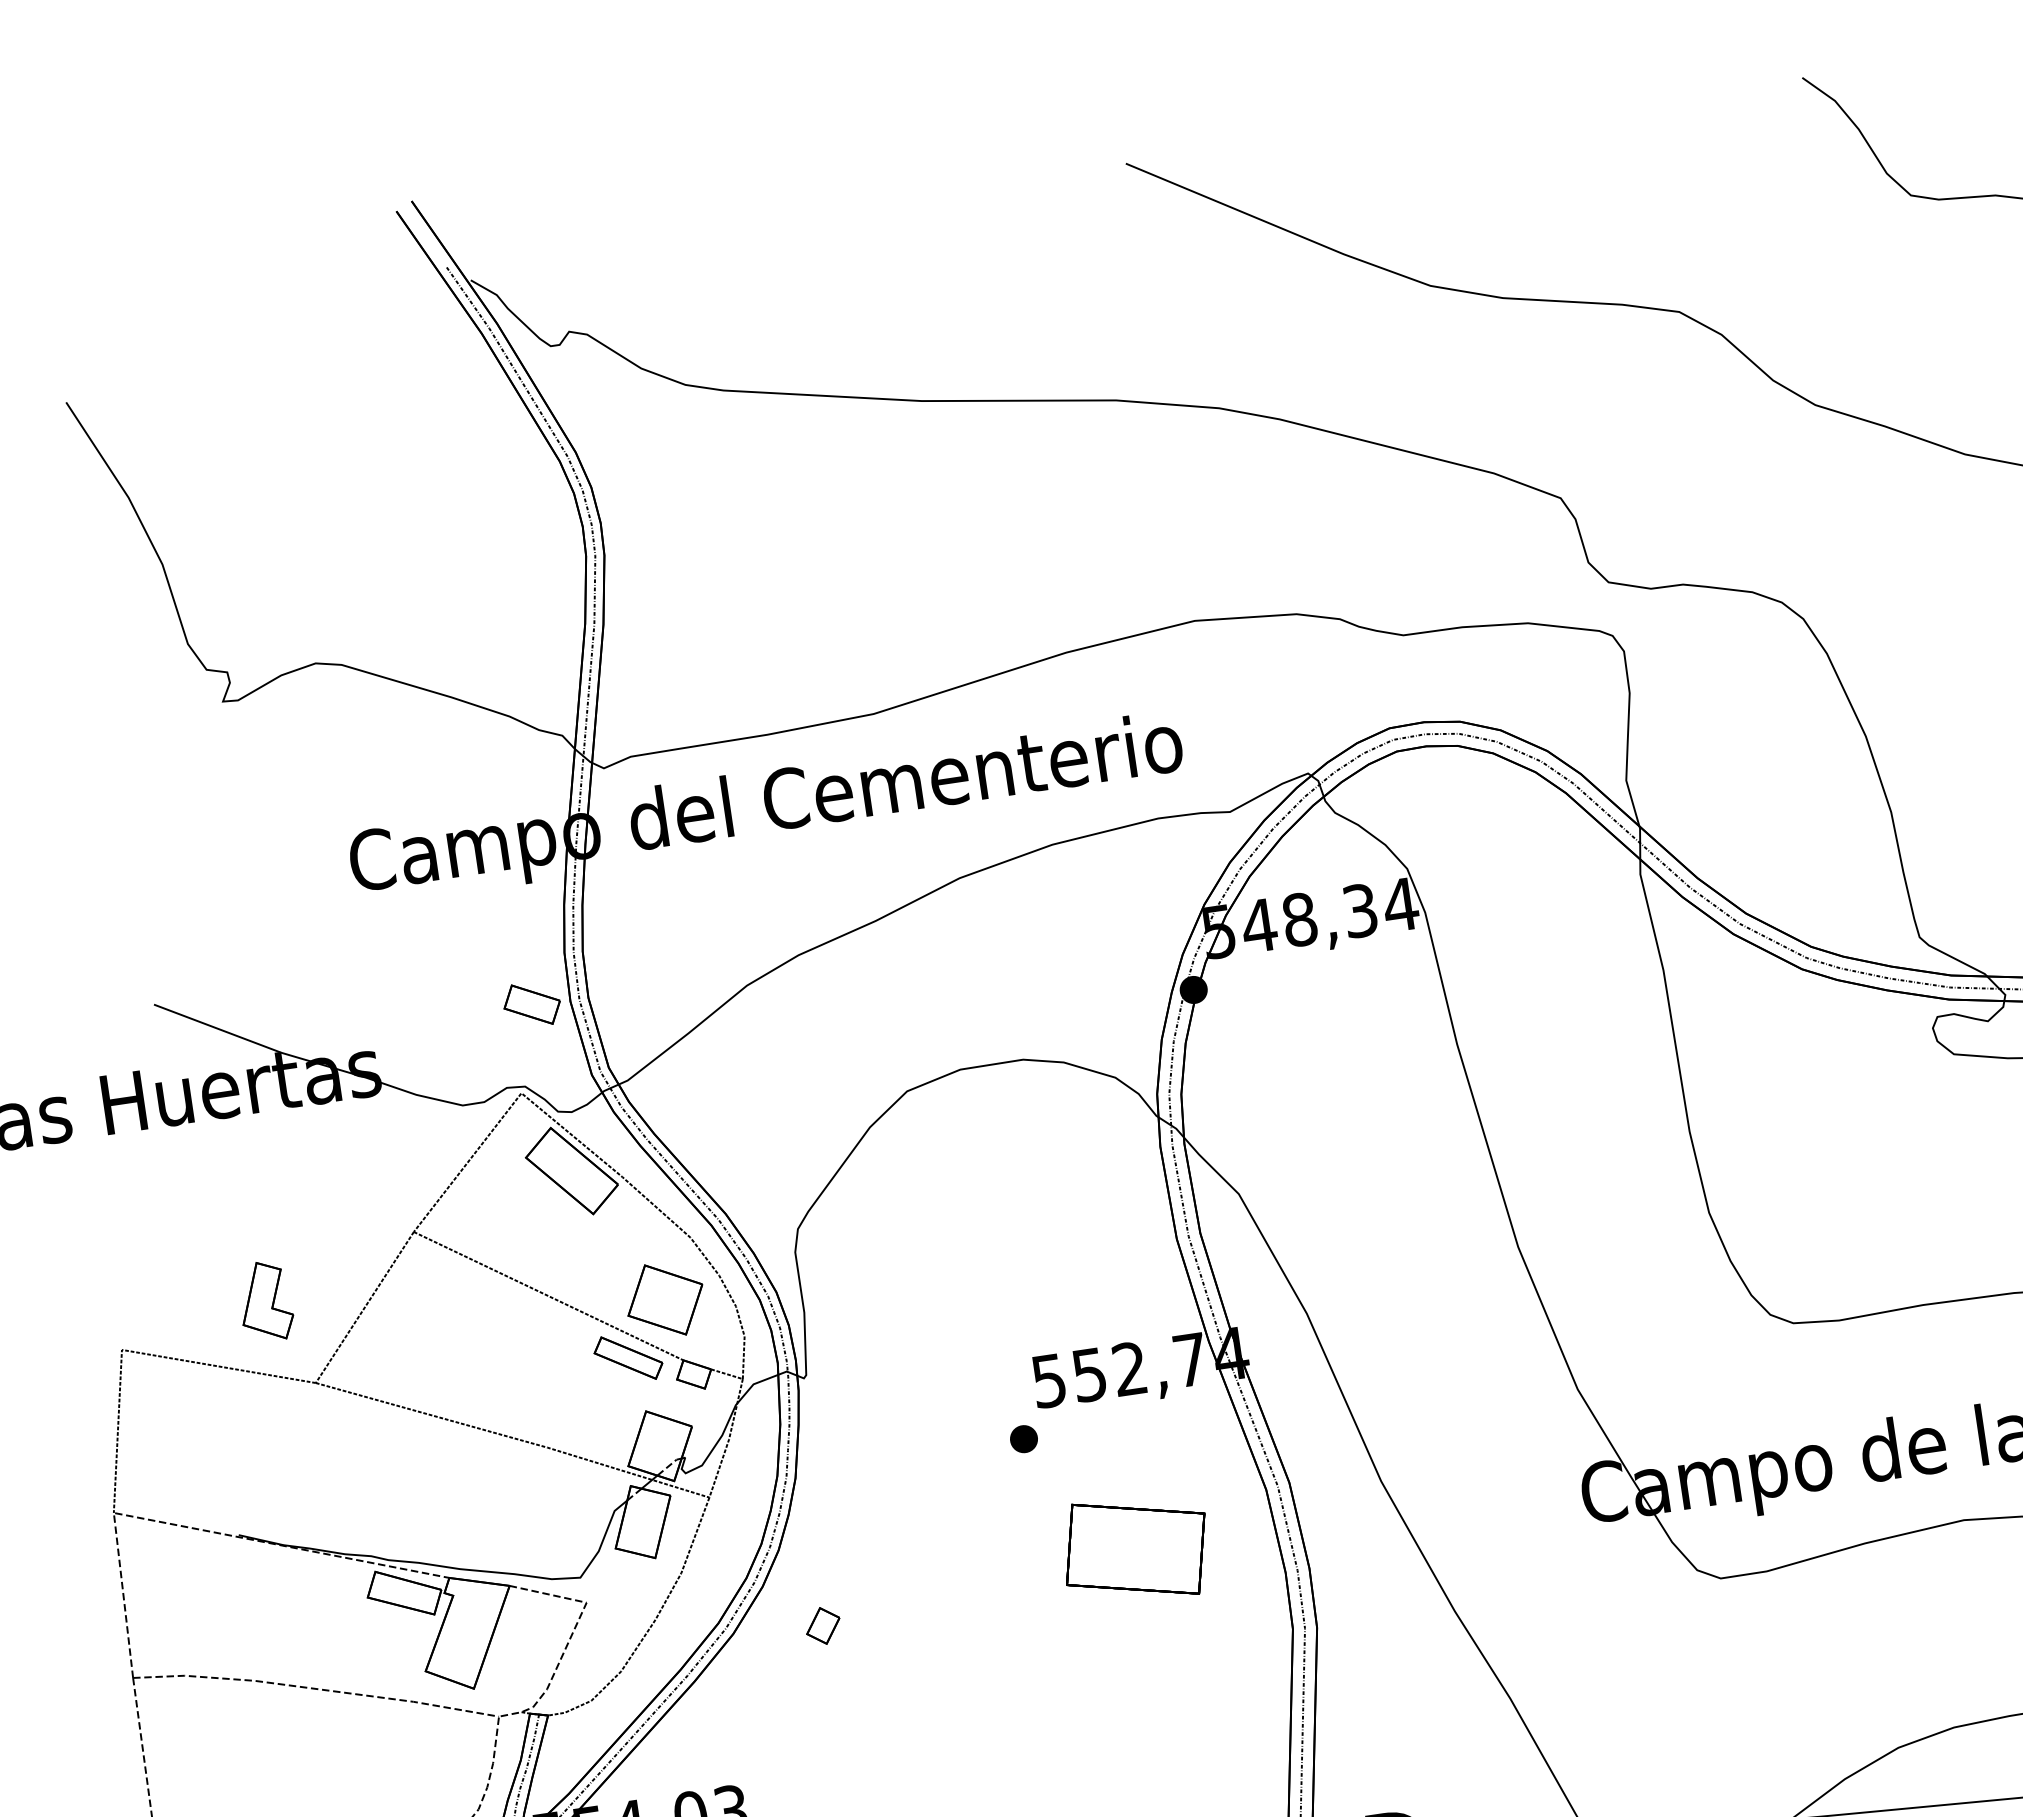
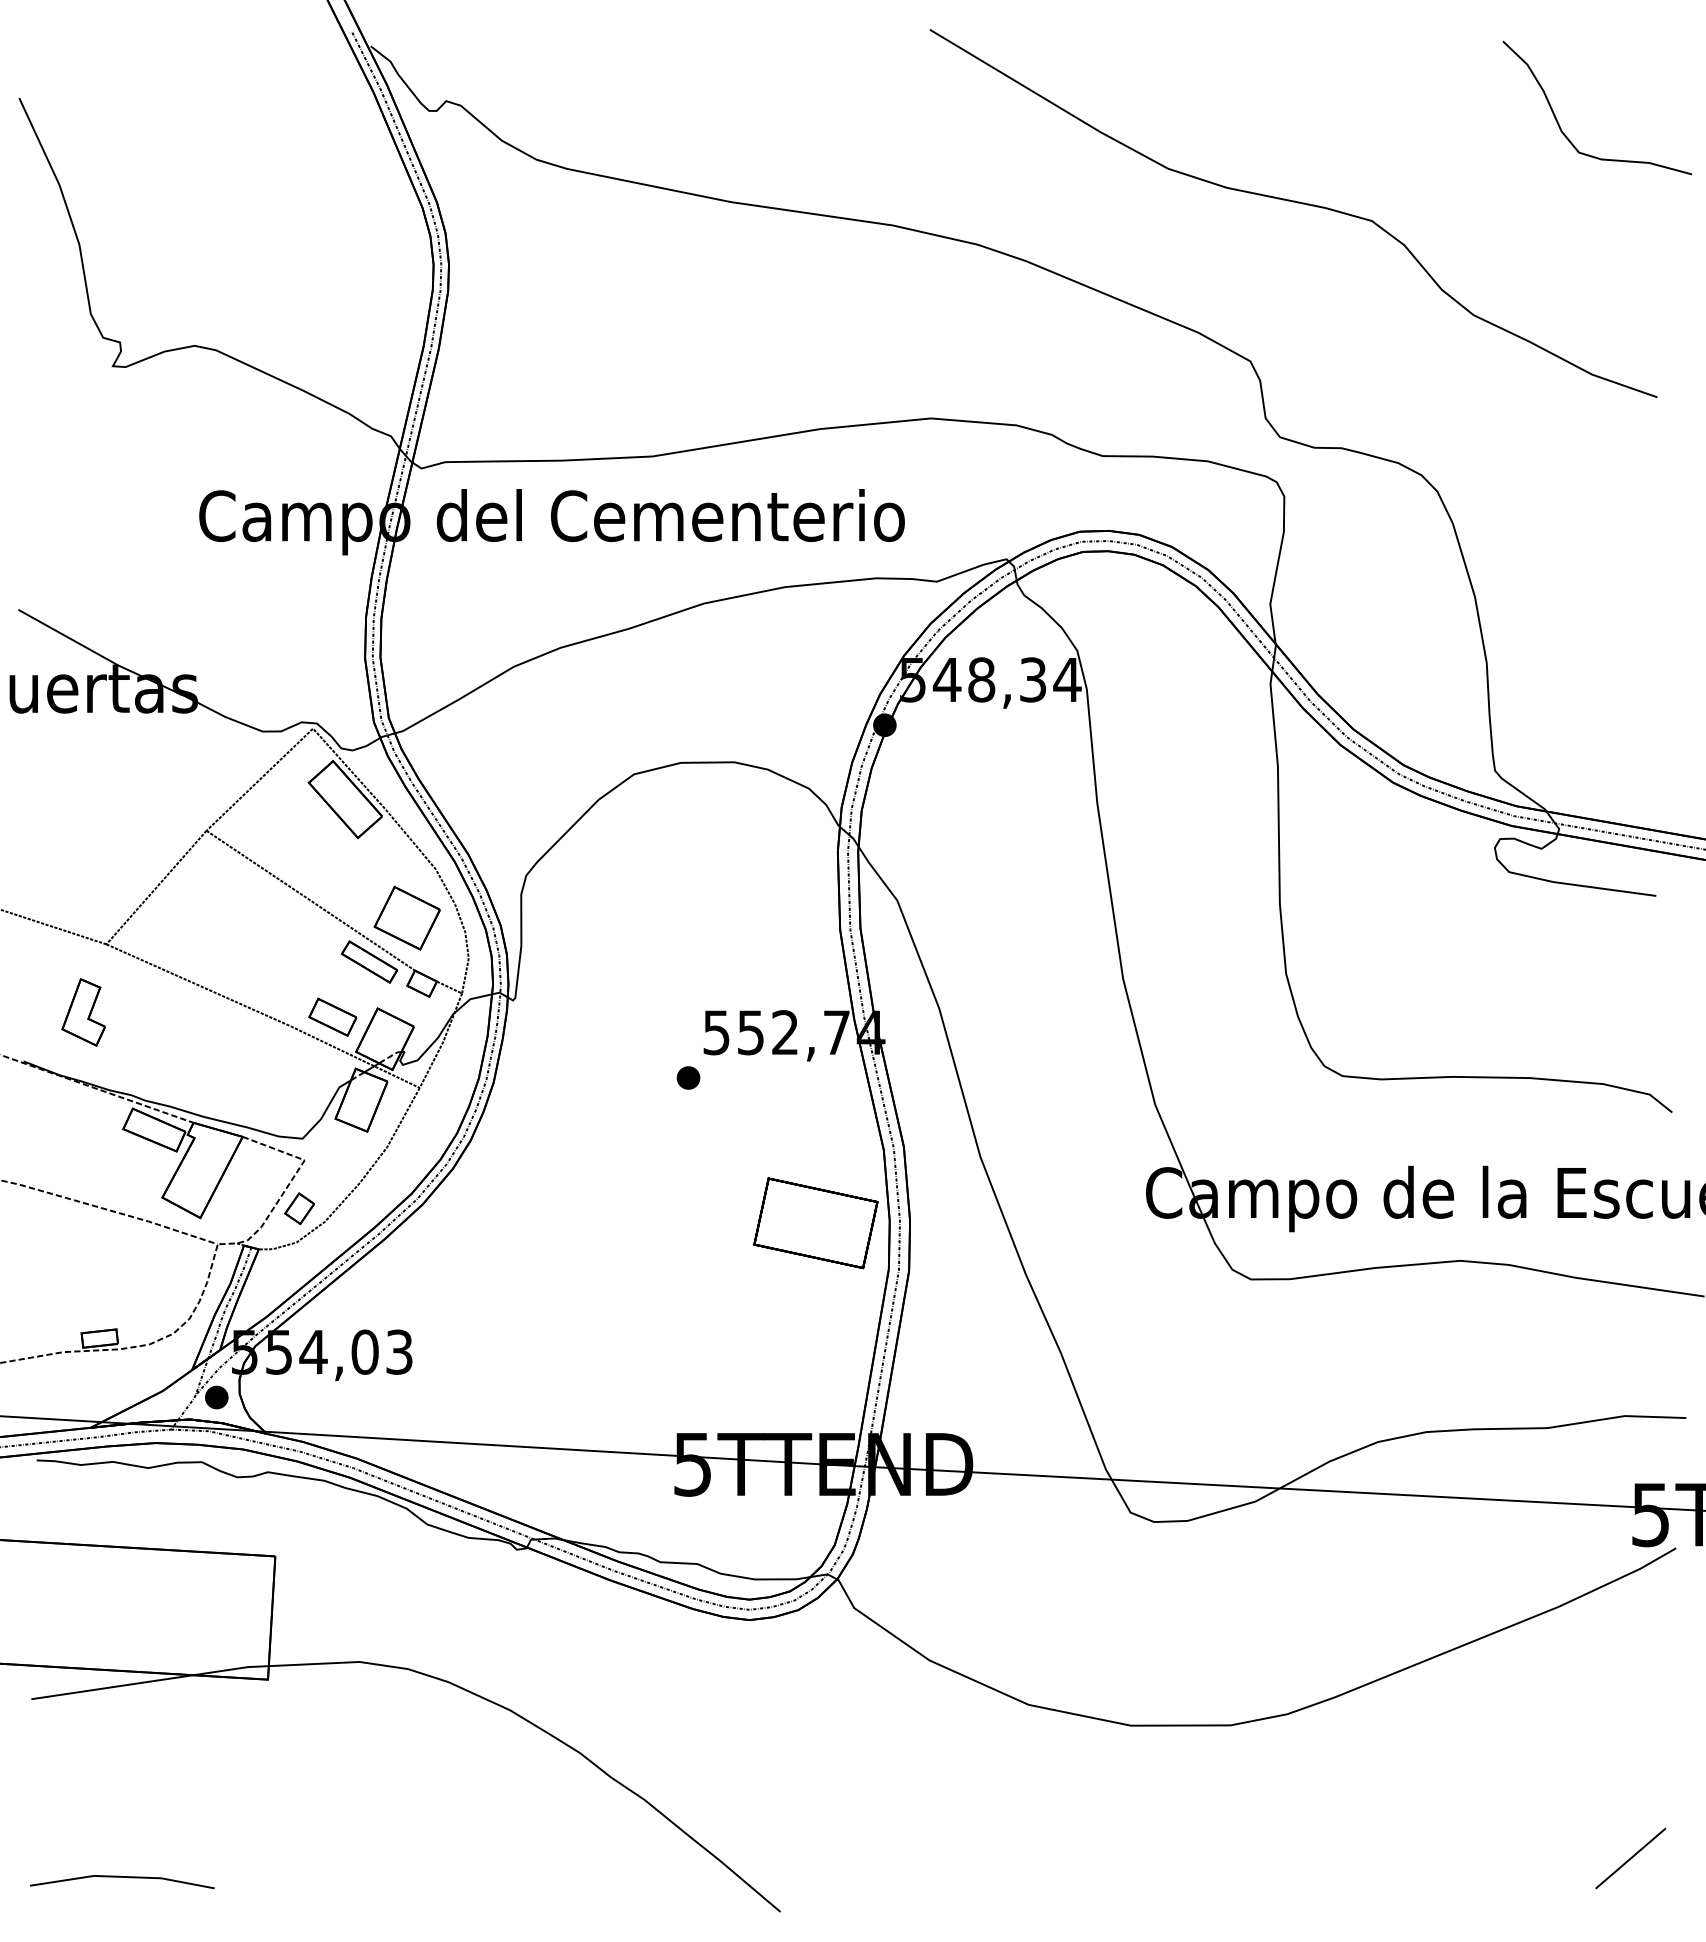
part: (531, 1003) -> (332, 1016), moved
part: (265, 1301) -> (83, 1012), moved
part: (1135, 1549) -> (815, 1223), moved
part: (823, 1625) -> (299, 1208), moved

